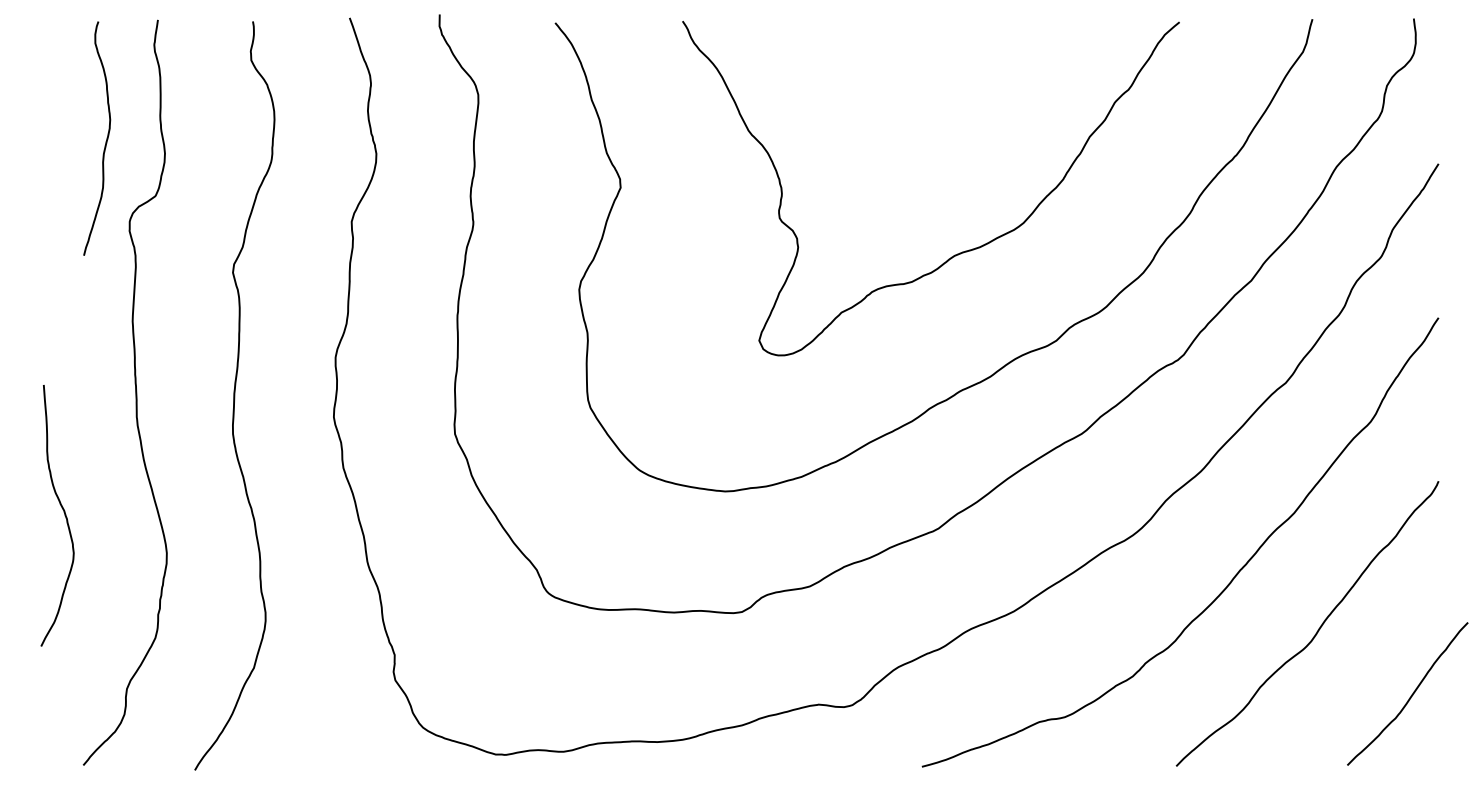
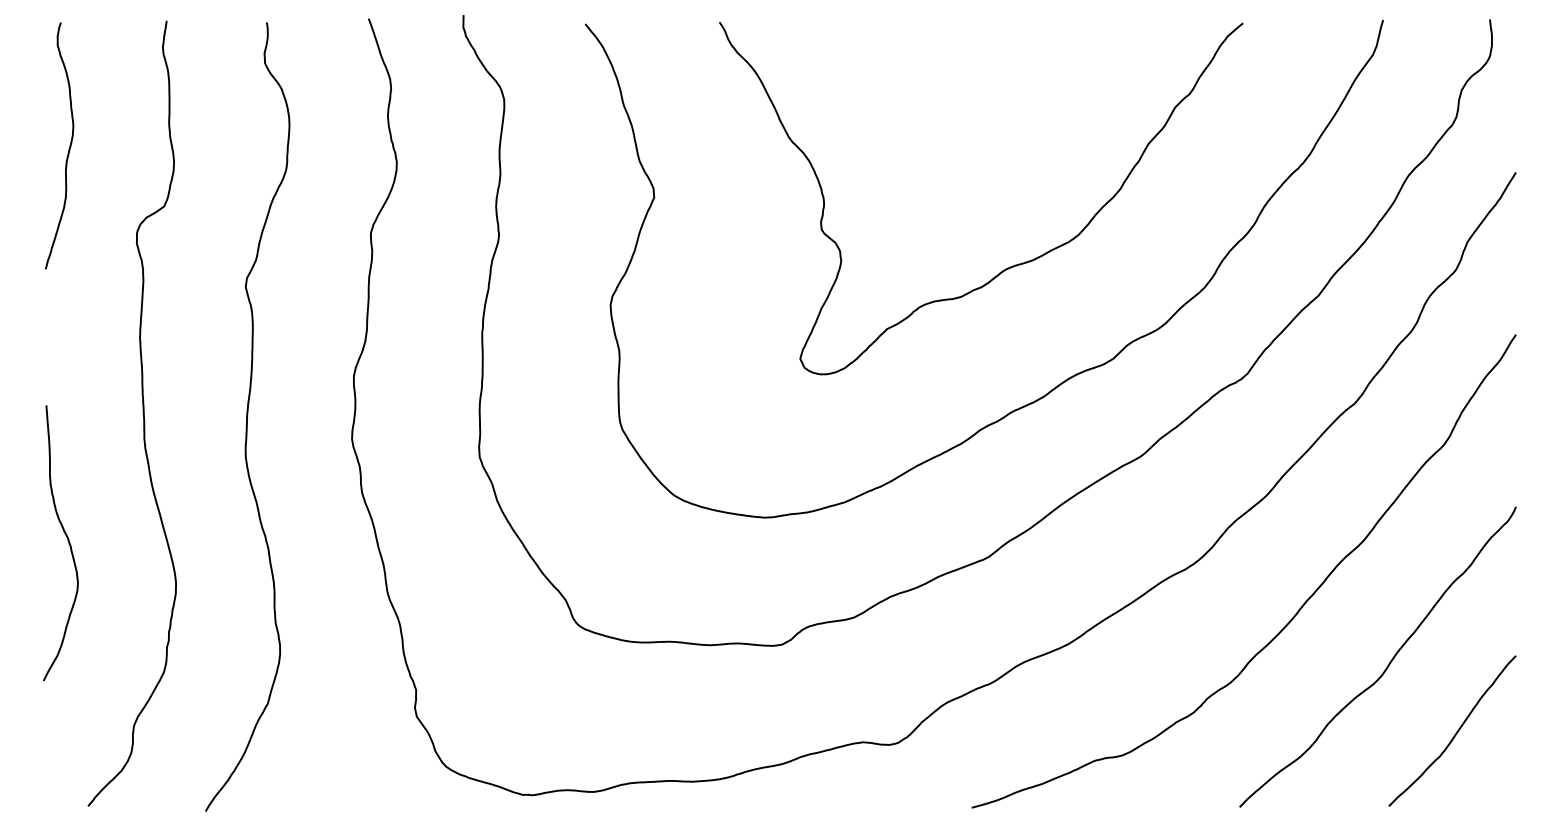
curve: (105, 141) -> (68, 148), moved
curve: (1411, 694) -> (1456, 731), moved

